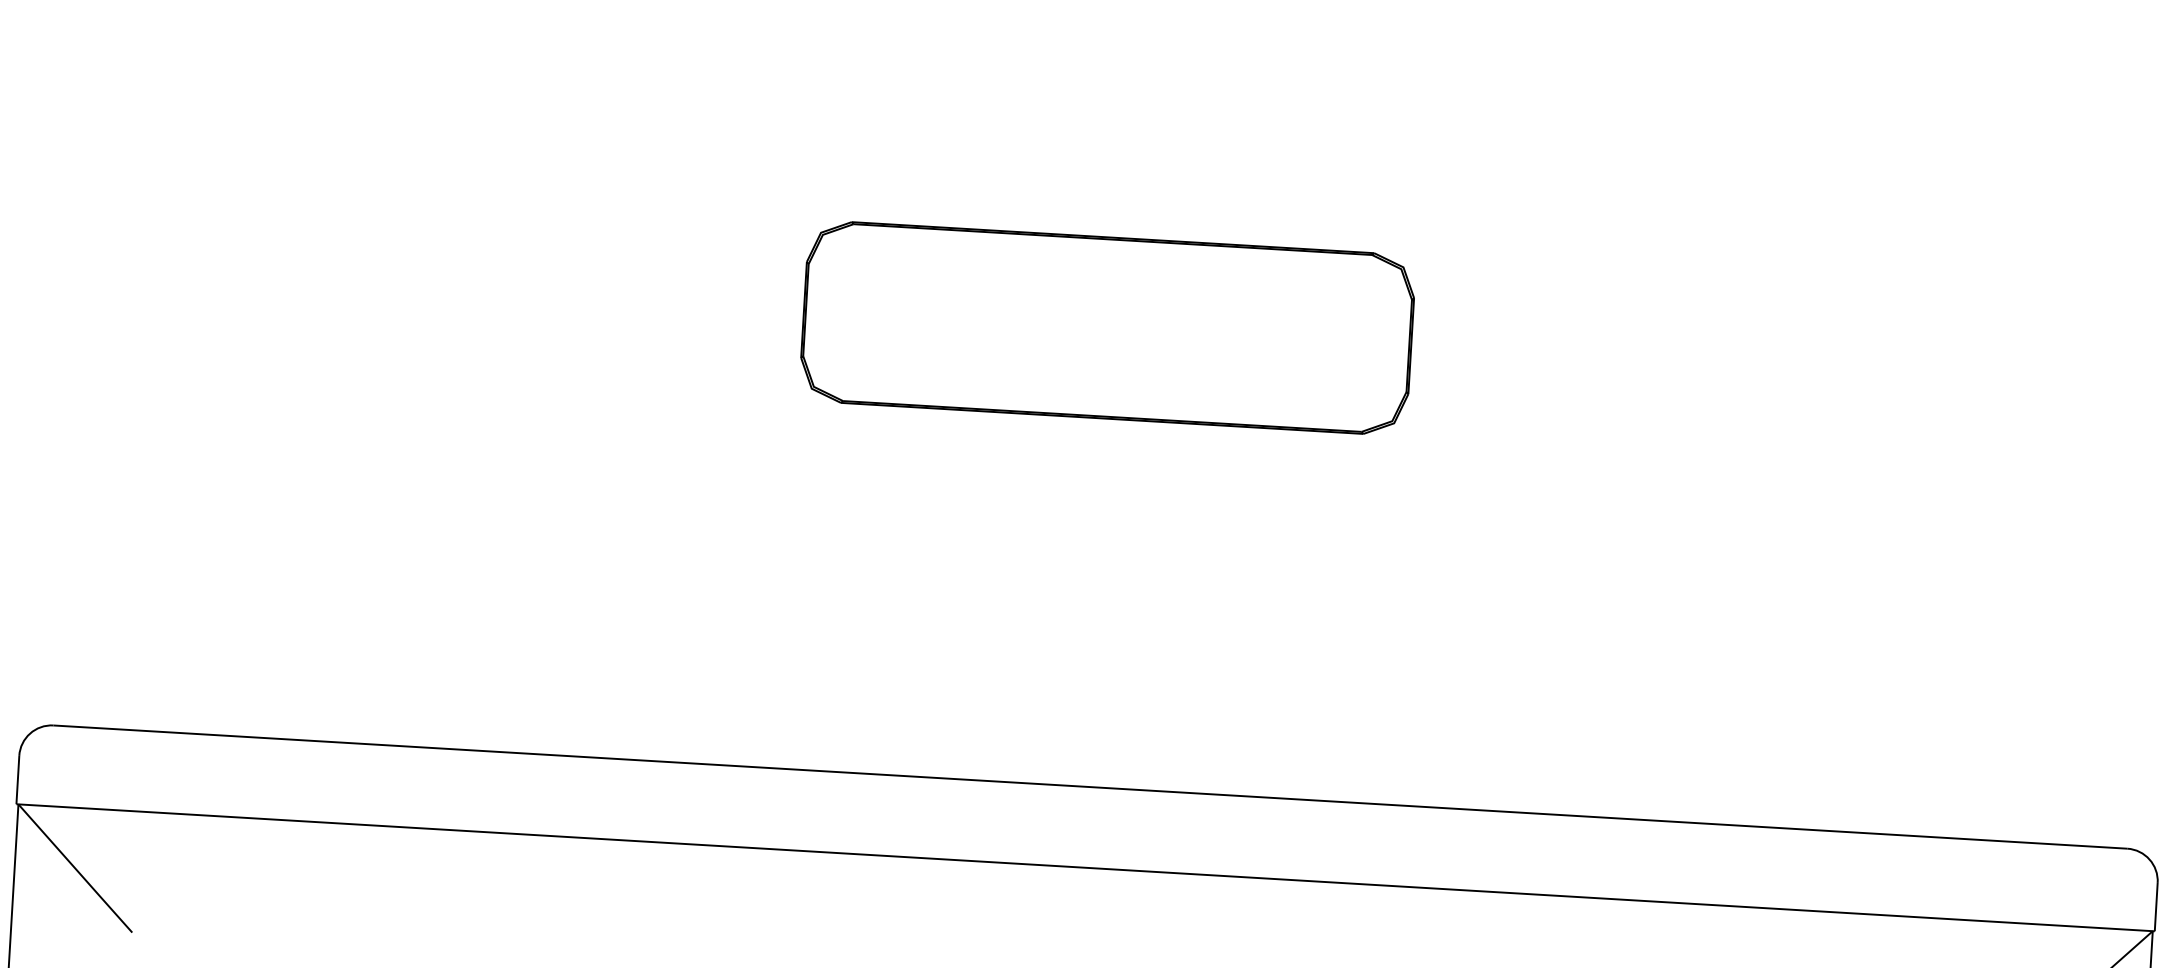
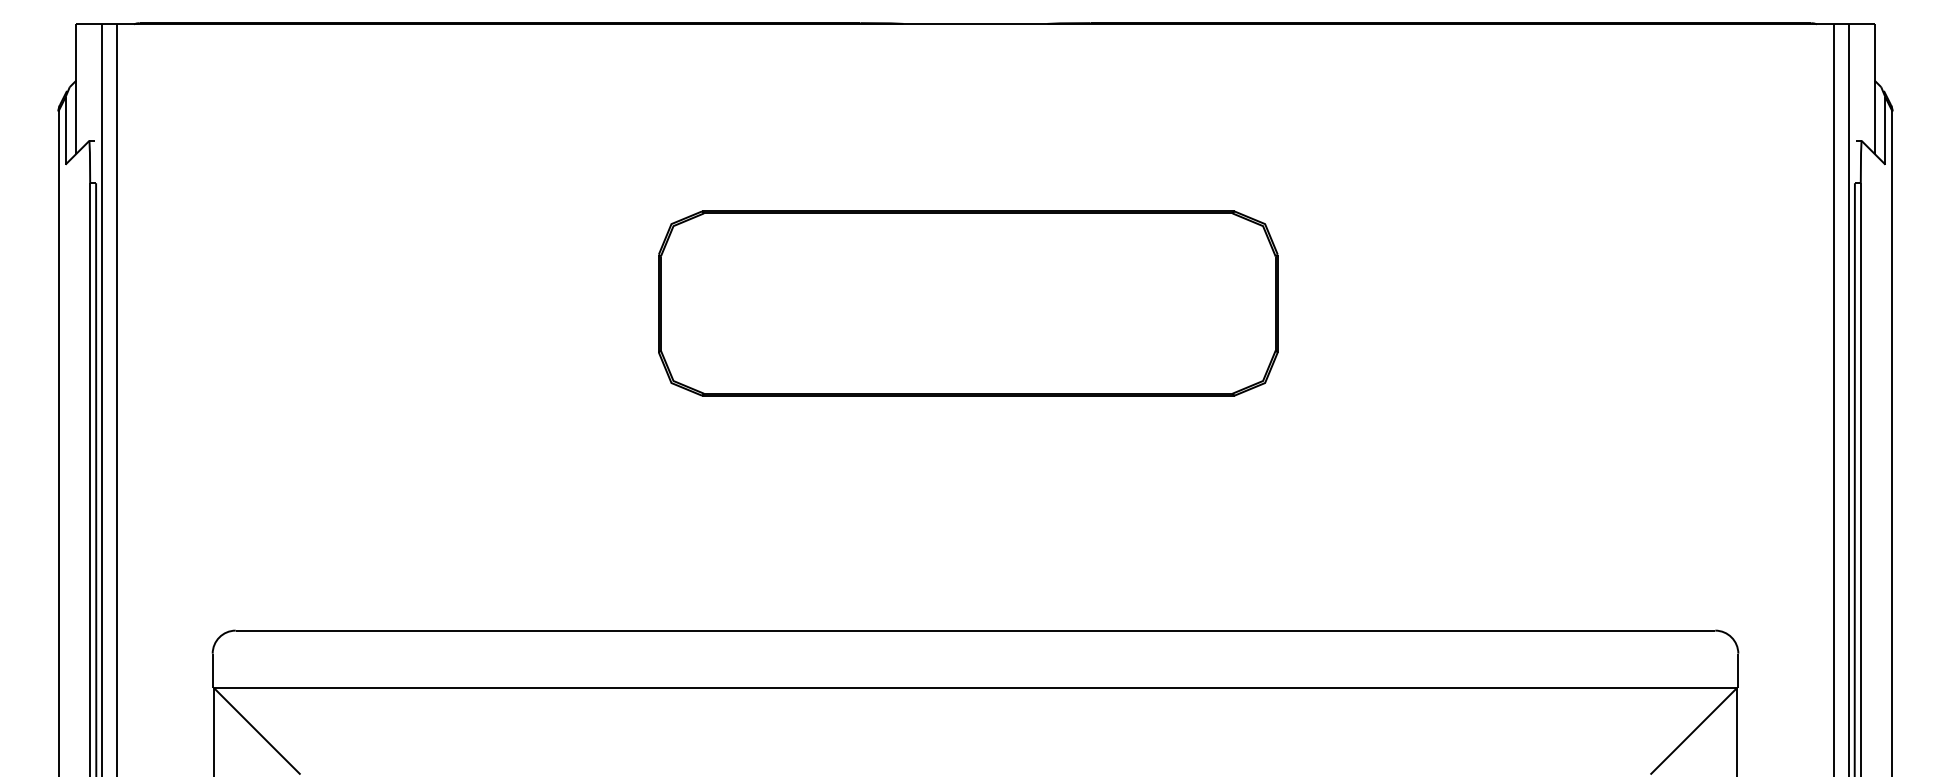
part: (1107, 327) -> (968, 303), size x1.43

